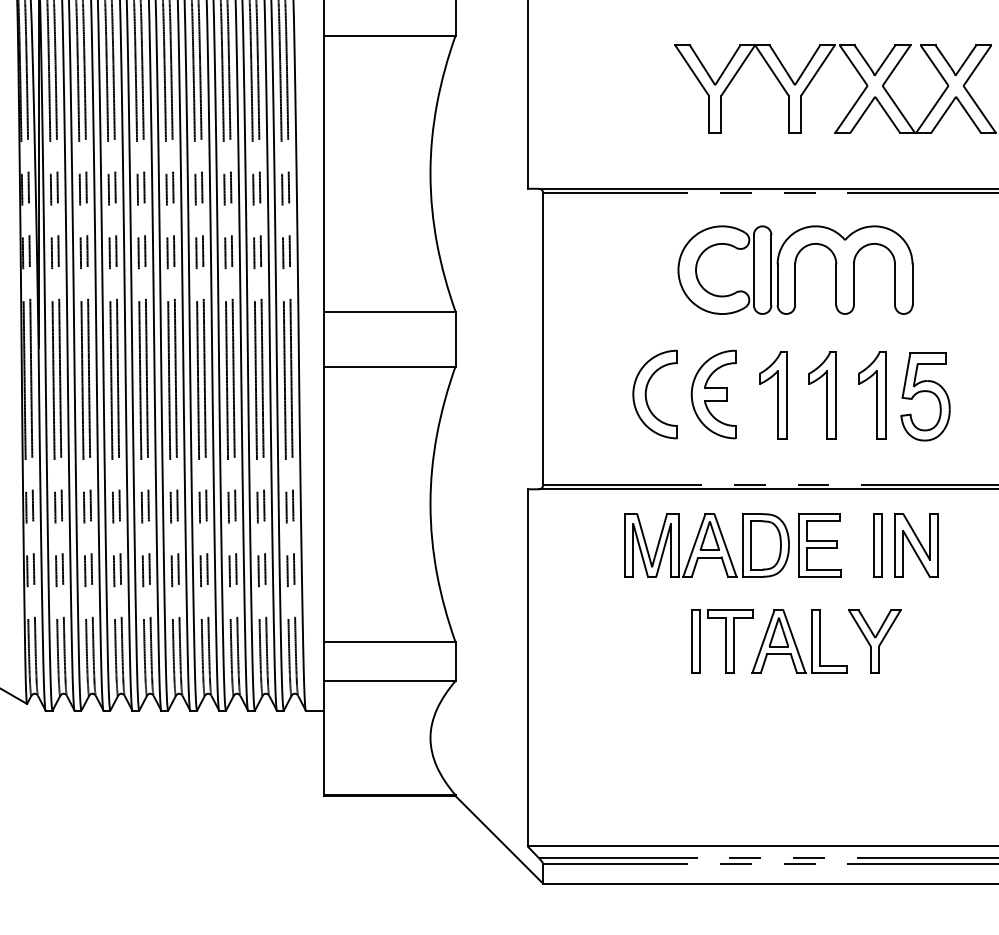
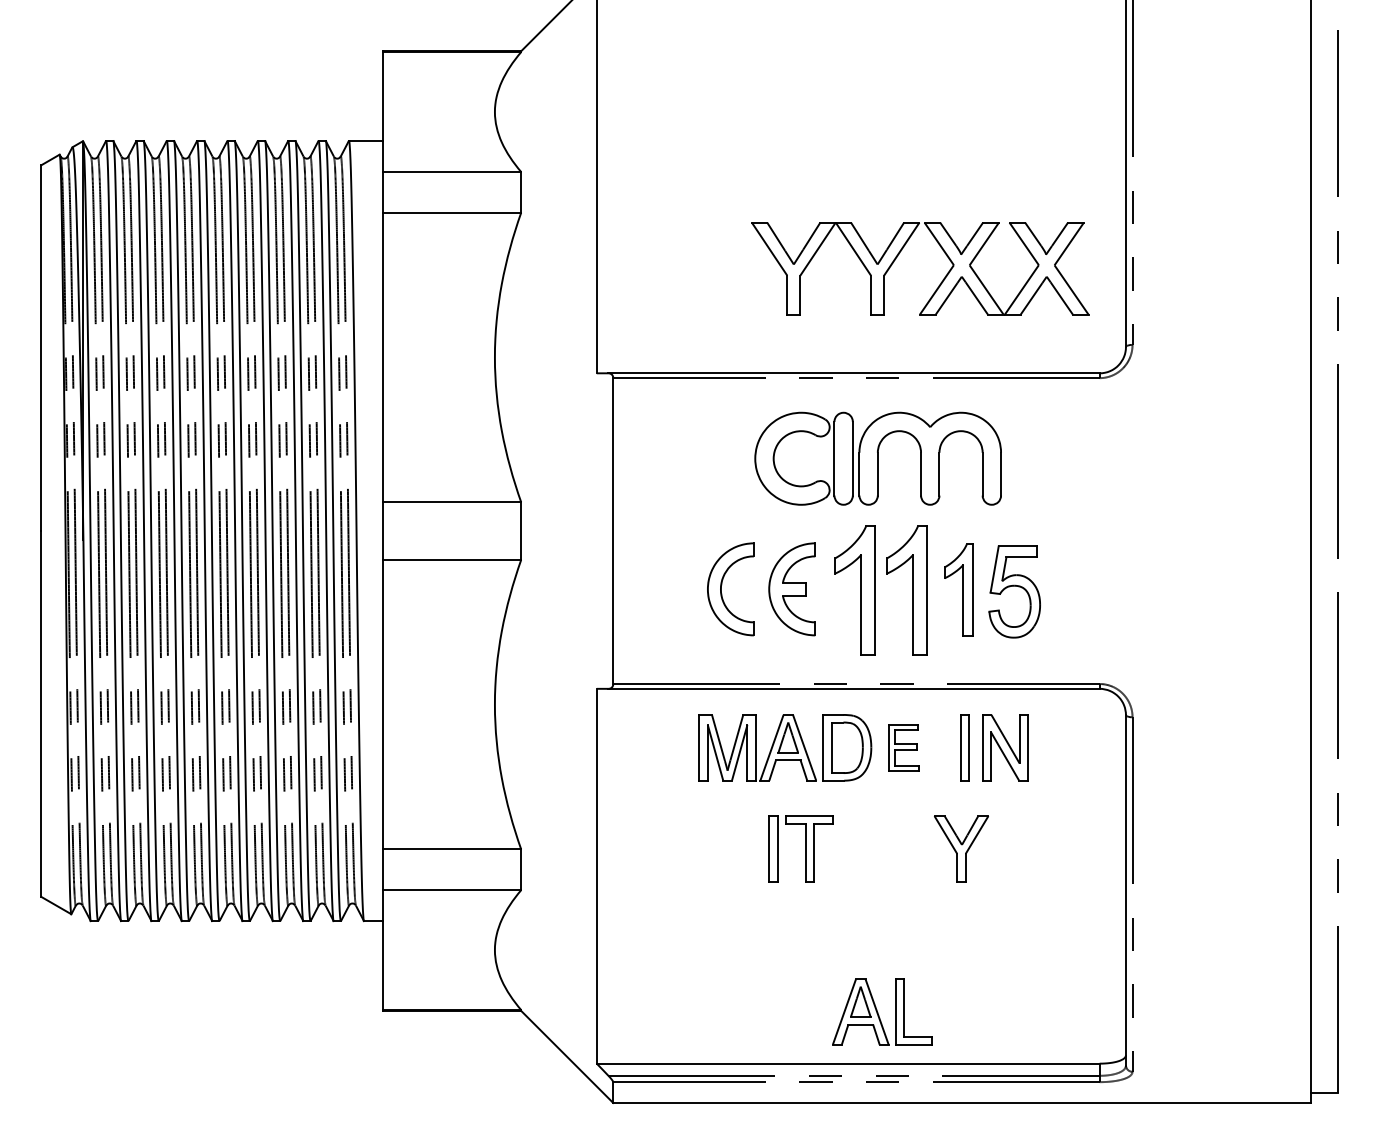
part: (772, 394) -> (854, 589), size x1.4
part: (822, 394) -> (906, 589), size x1.4
part: (819, 545) -> (903, 747), size x0.7
part: (799, 641) -> (882, 1011), moved

